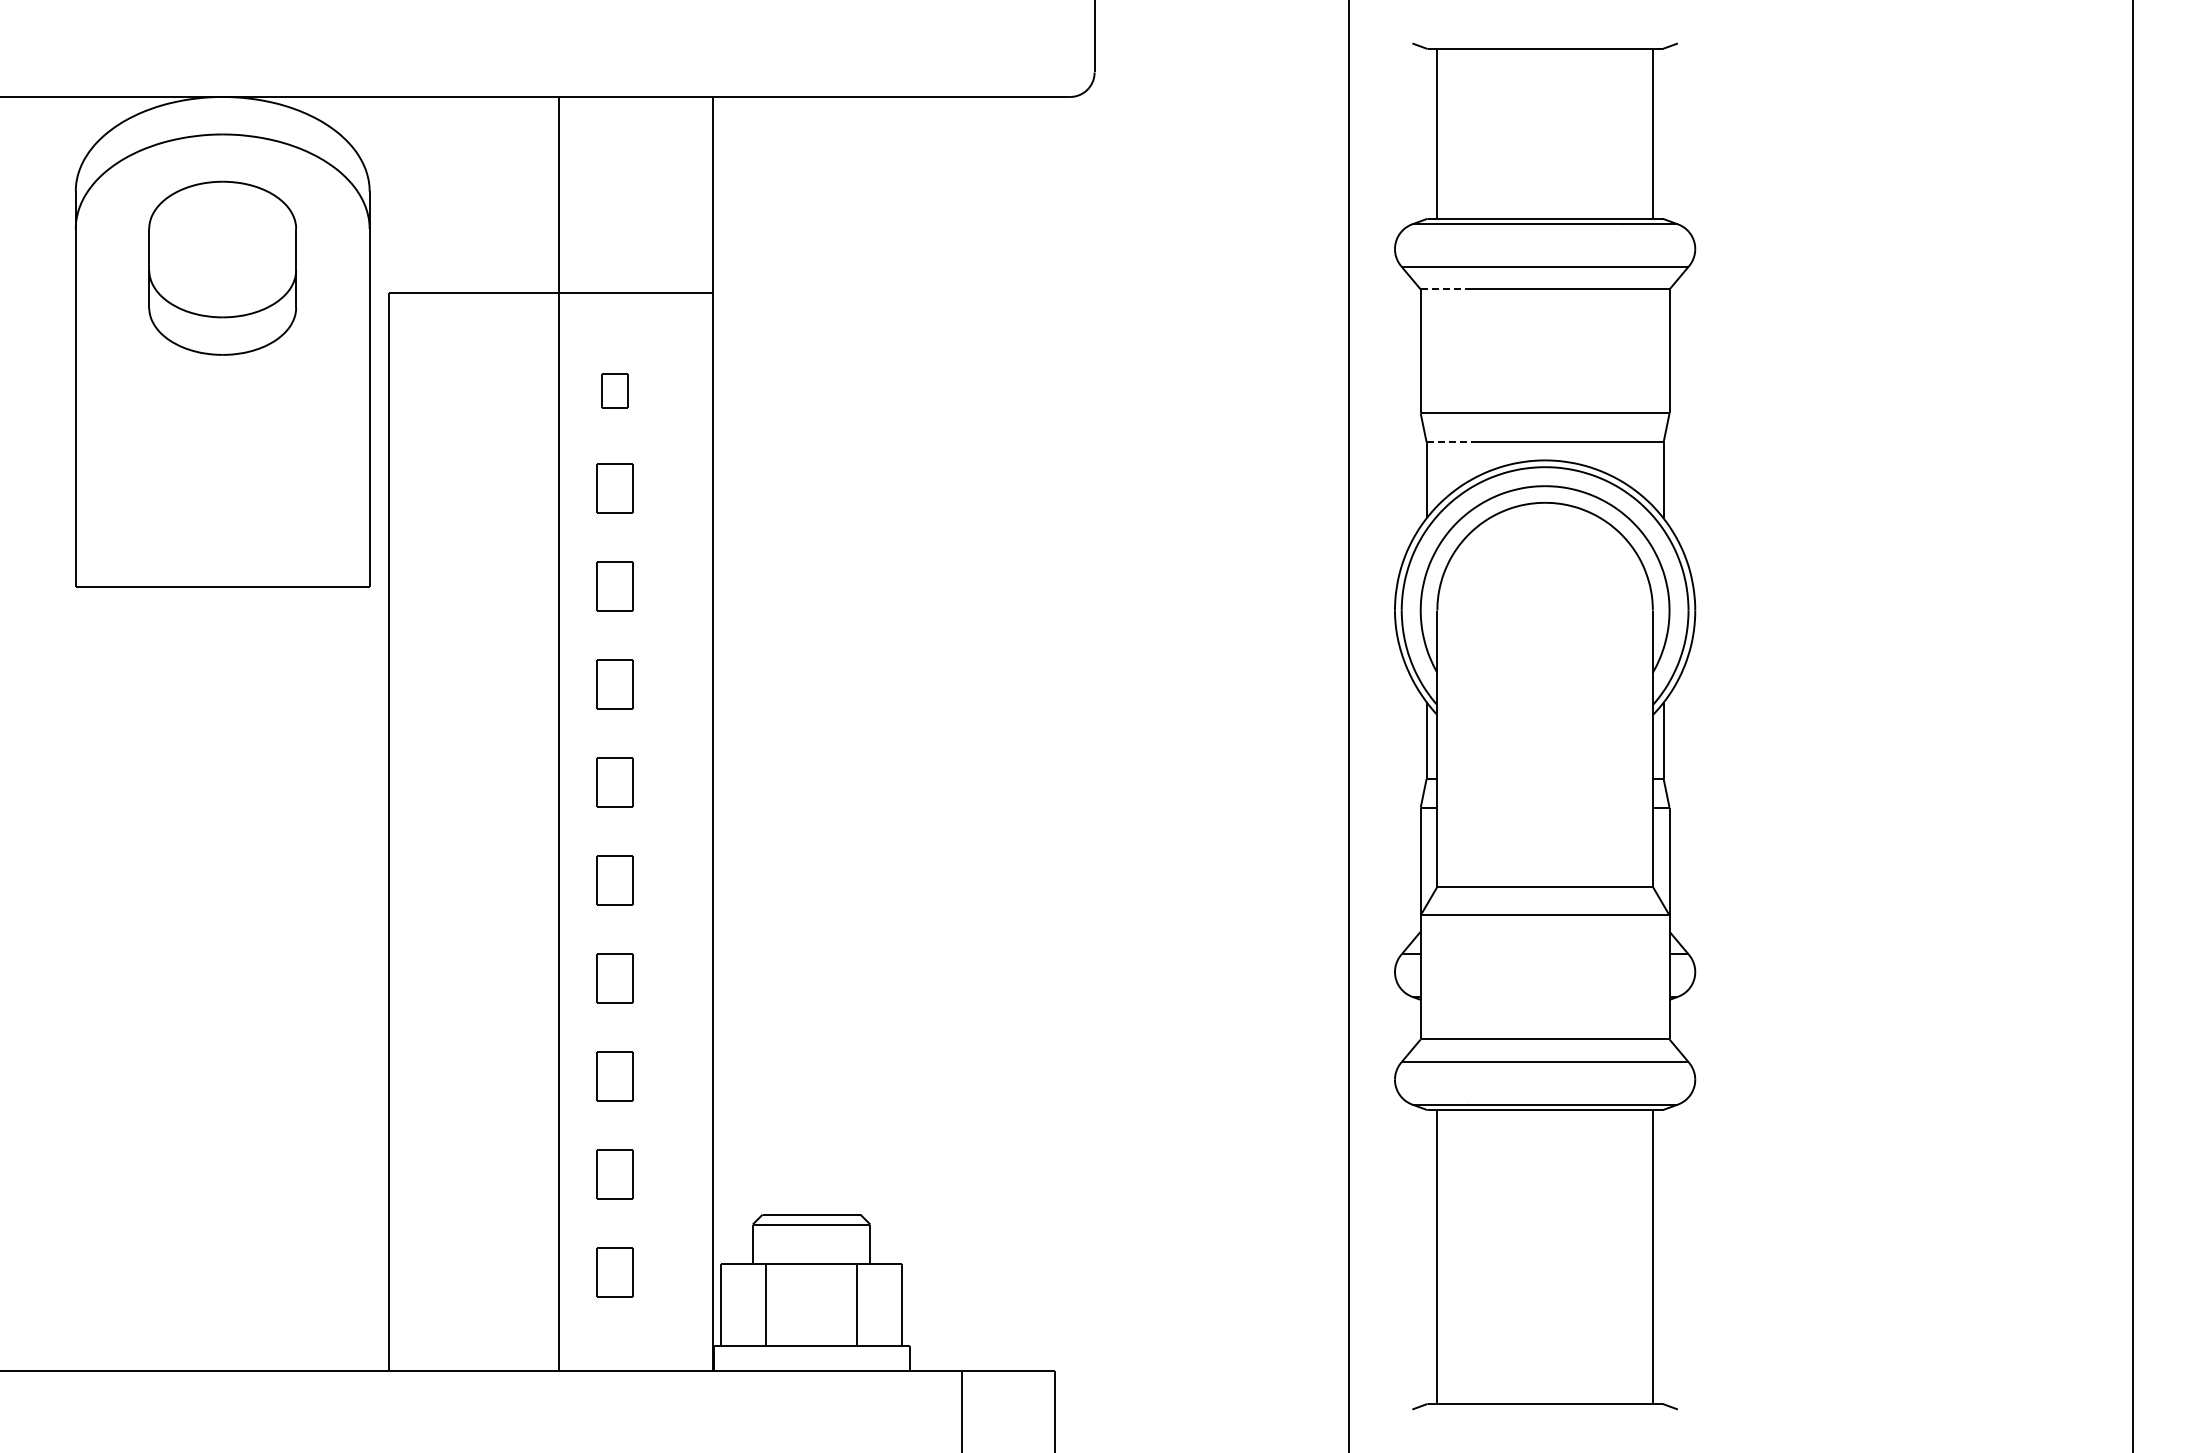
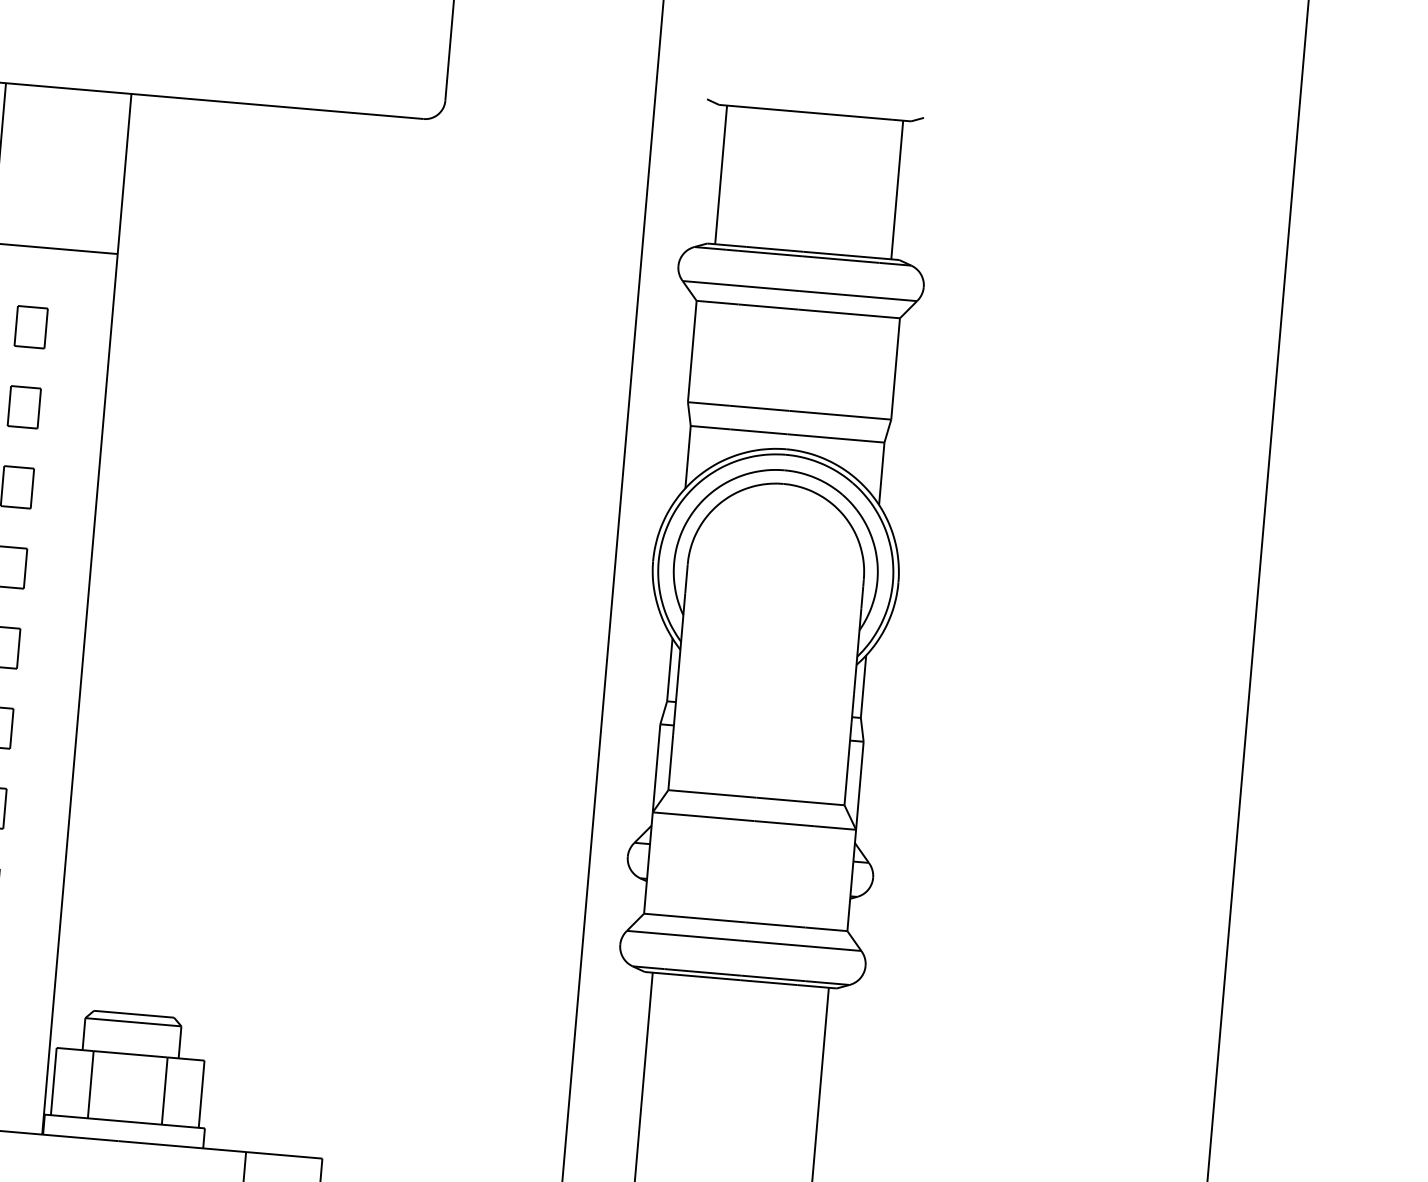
line: (1446, 289) -> (717, 302), dashed -> solid
part: (614, 390) -> (30, 326), size x1.43
line: (1451, 442) -> (711, 428), dashed -> solid

